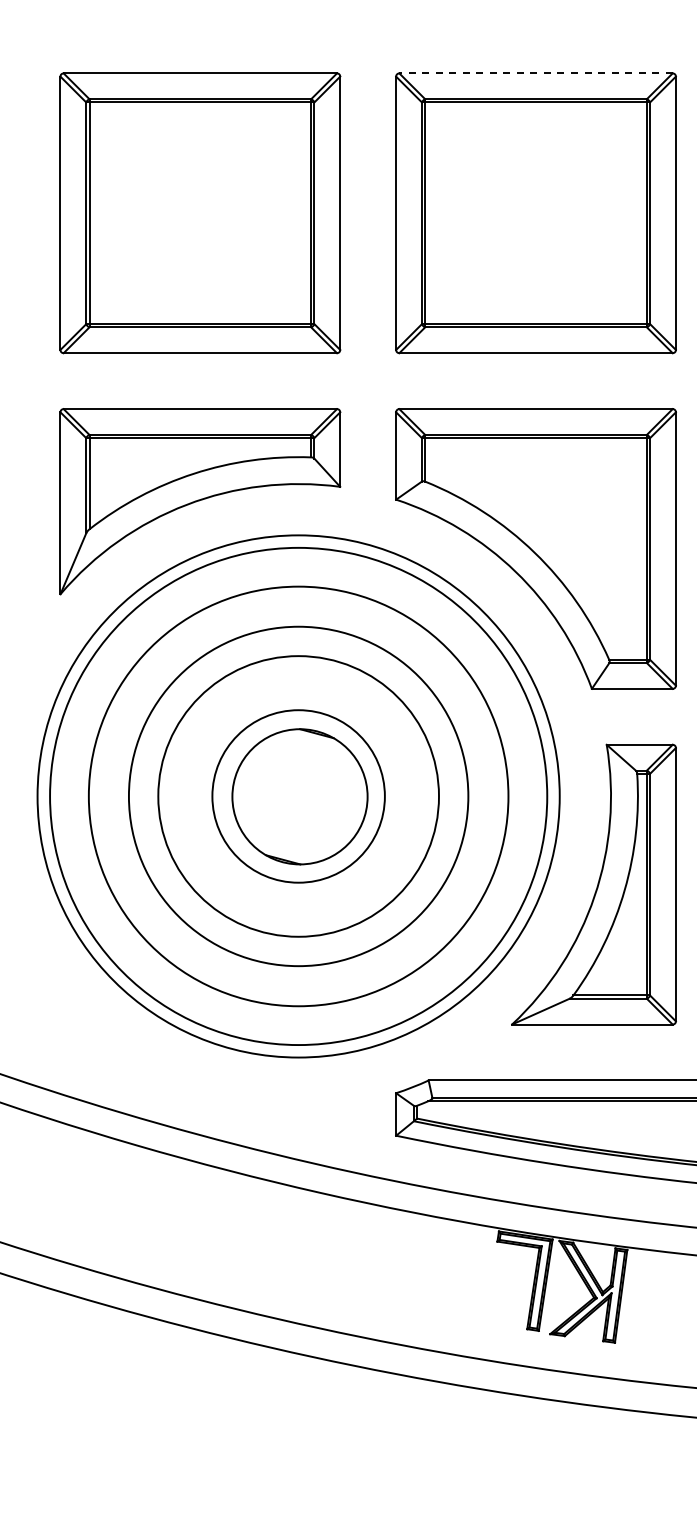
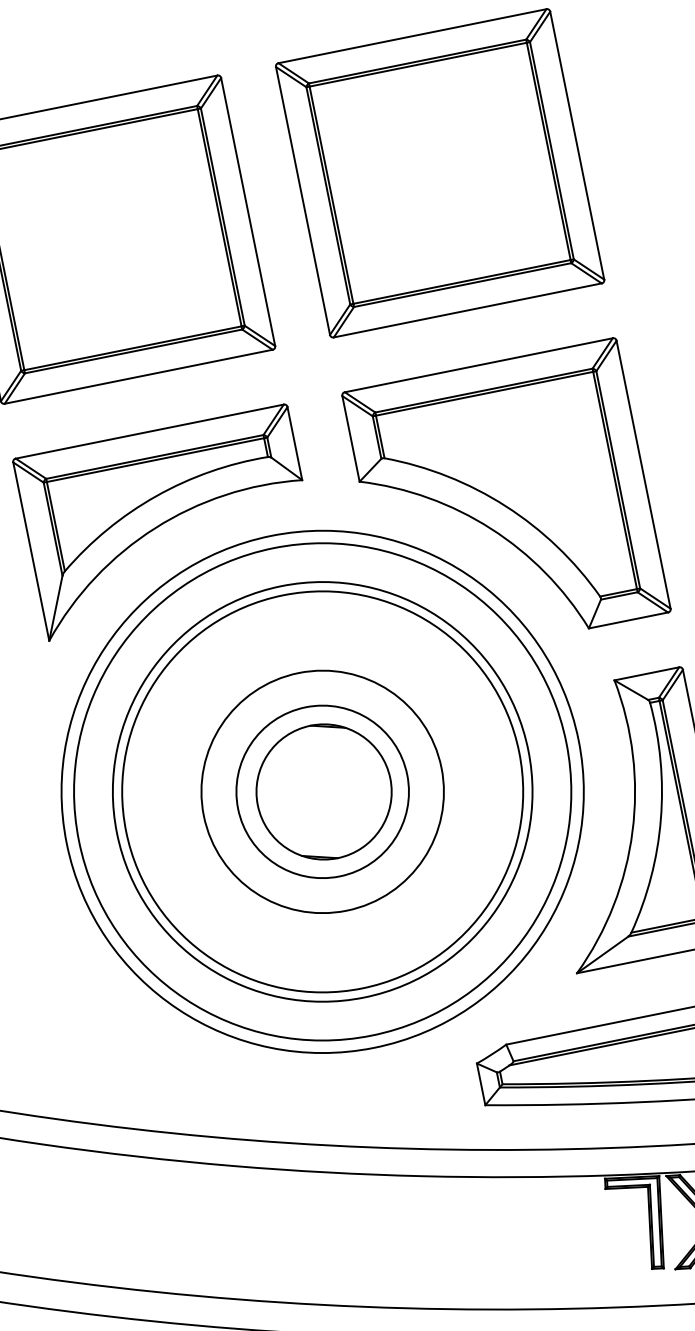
line: (536, 73) -> (412, 36), dashed -> solid
circle: (298, 795) -> (322, 790), size x1.43
circle: (298, 796) -> (322, 791), size x0.71

